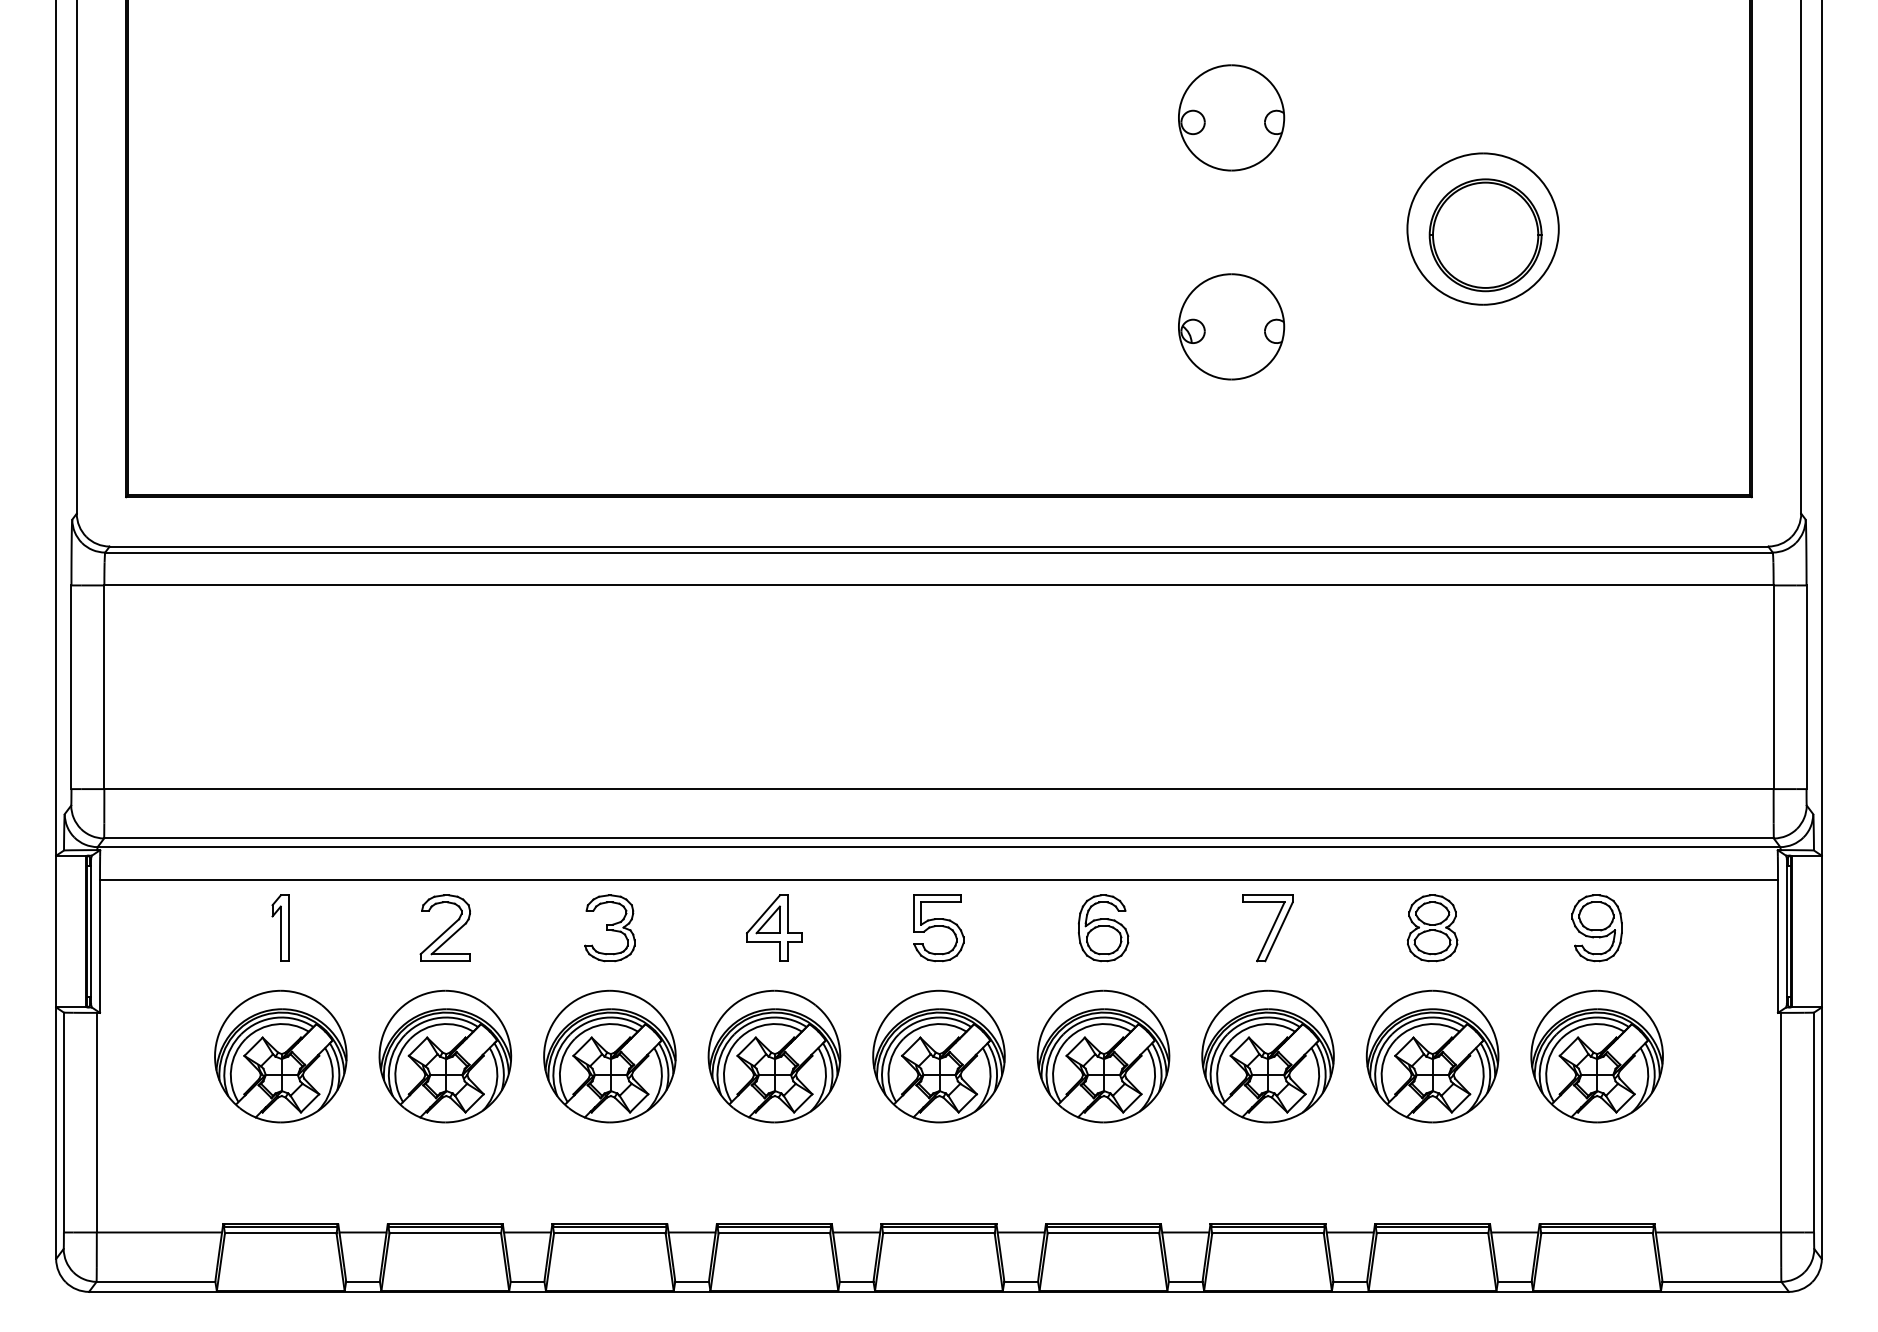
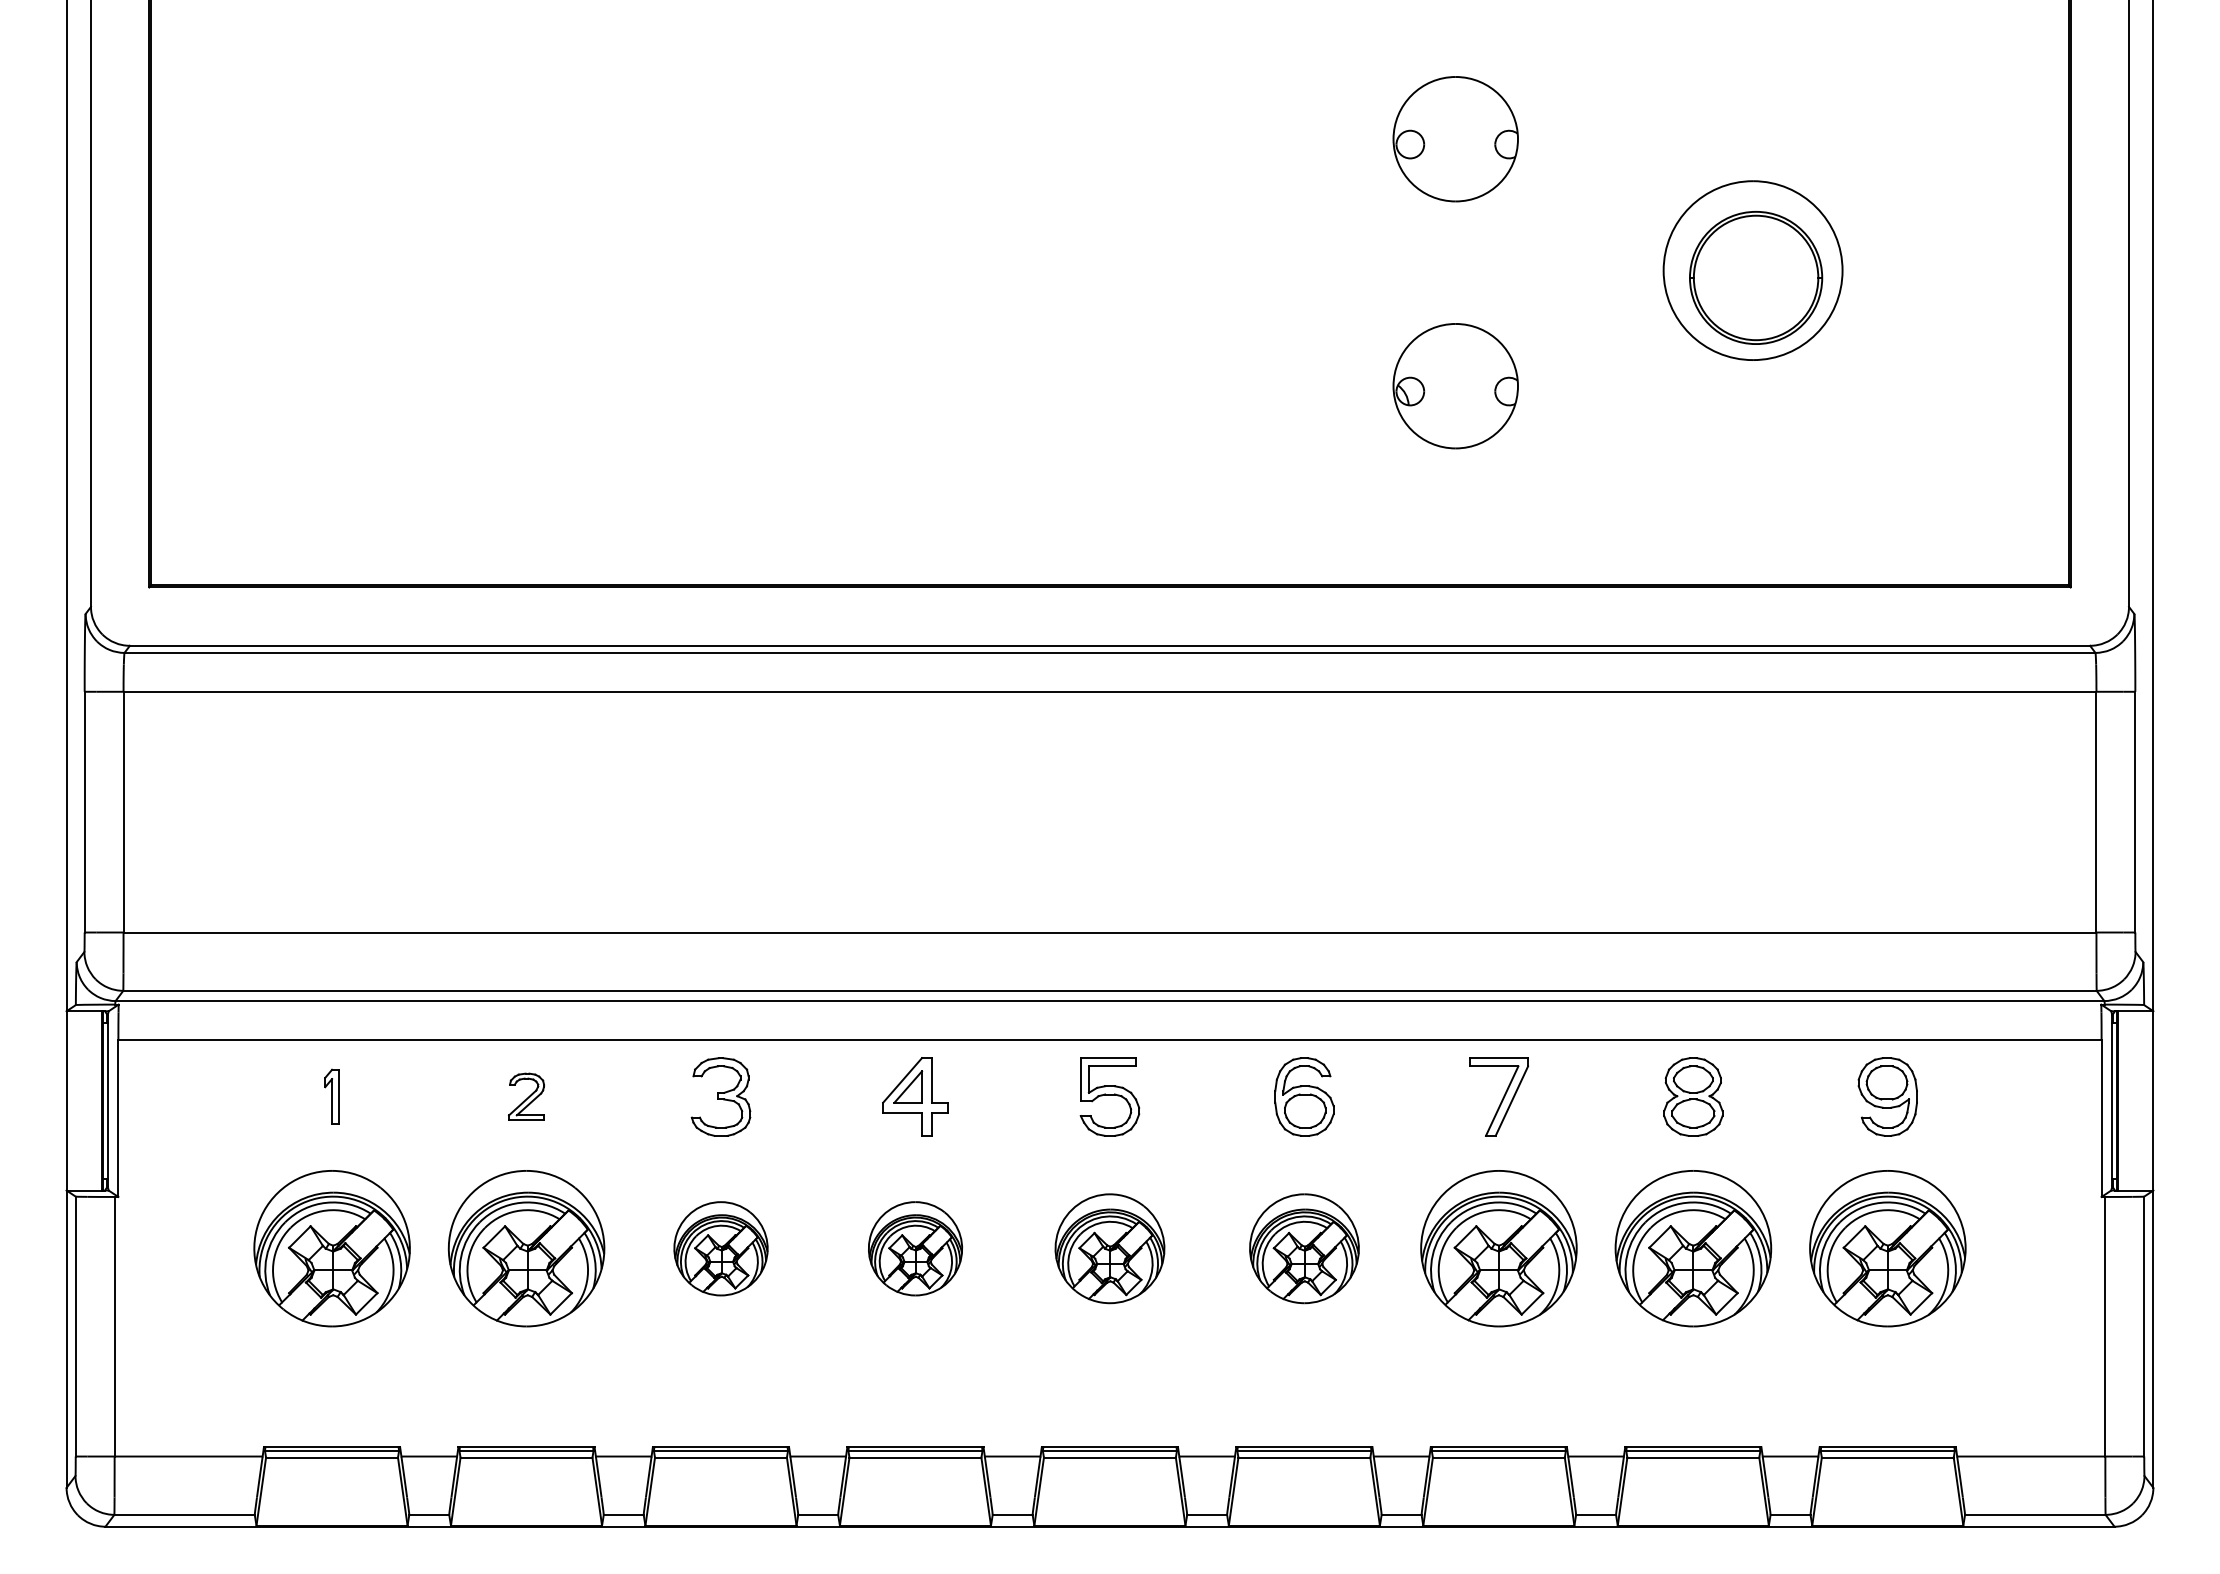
part: (280, 927) -> (331, 1096), size x0.7
part: (445, 927) -> (526, 1096), size x0.6
part: (609, 1056) -> (720, 1248), size x0.6
part: (774, 1056) -> (915, 1248), size x0.6
part: (938, 1056) -> (1109, 1248), size x0.7
part: (1103, 1056) -> (1304, 1248), size x0.7

